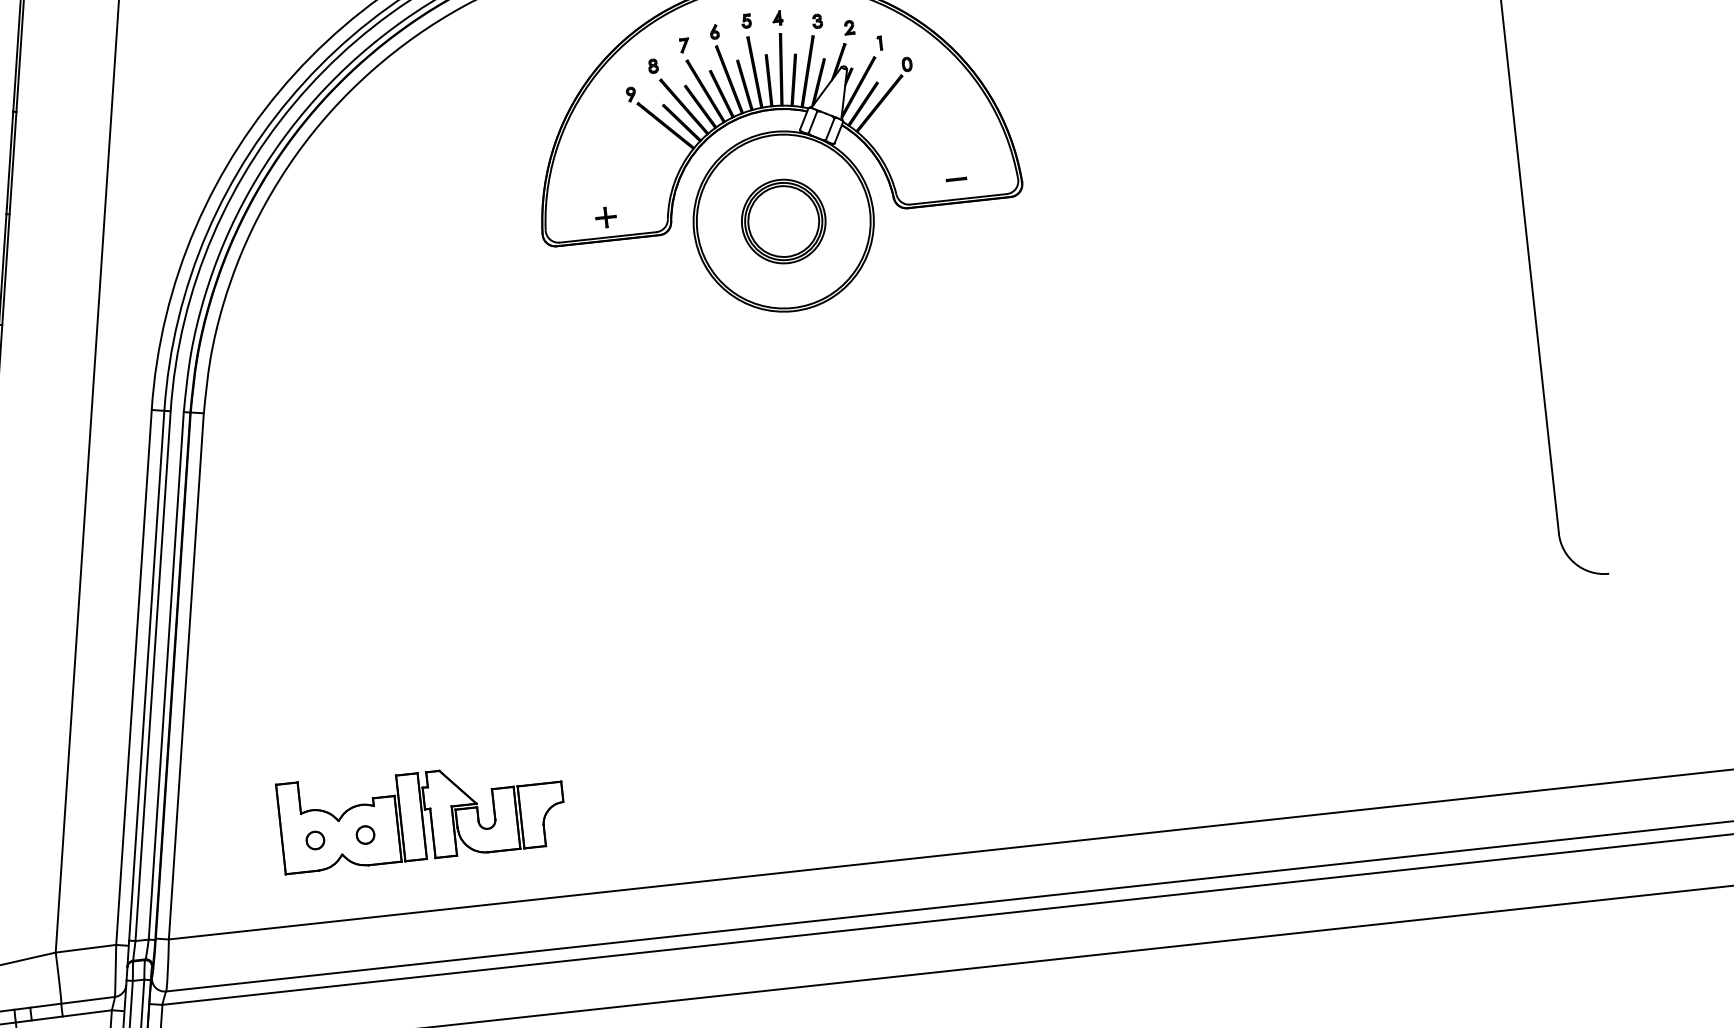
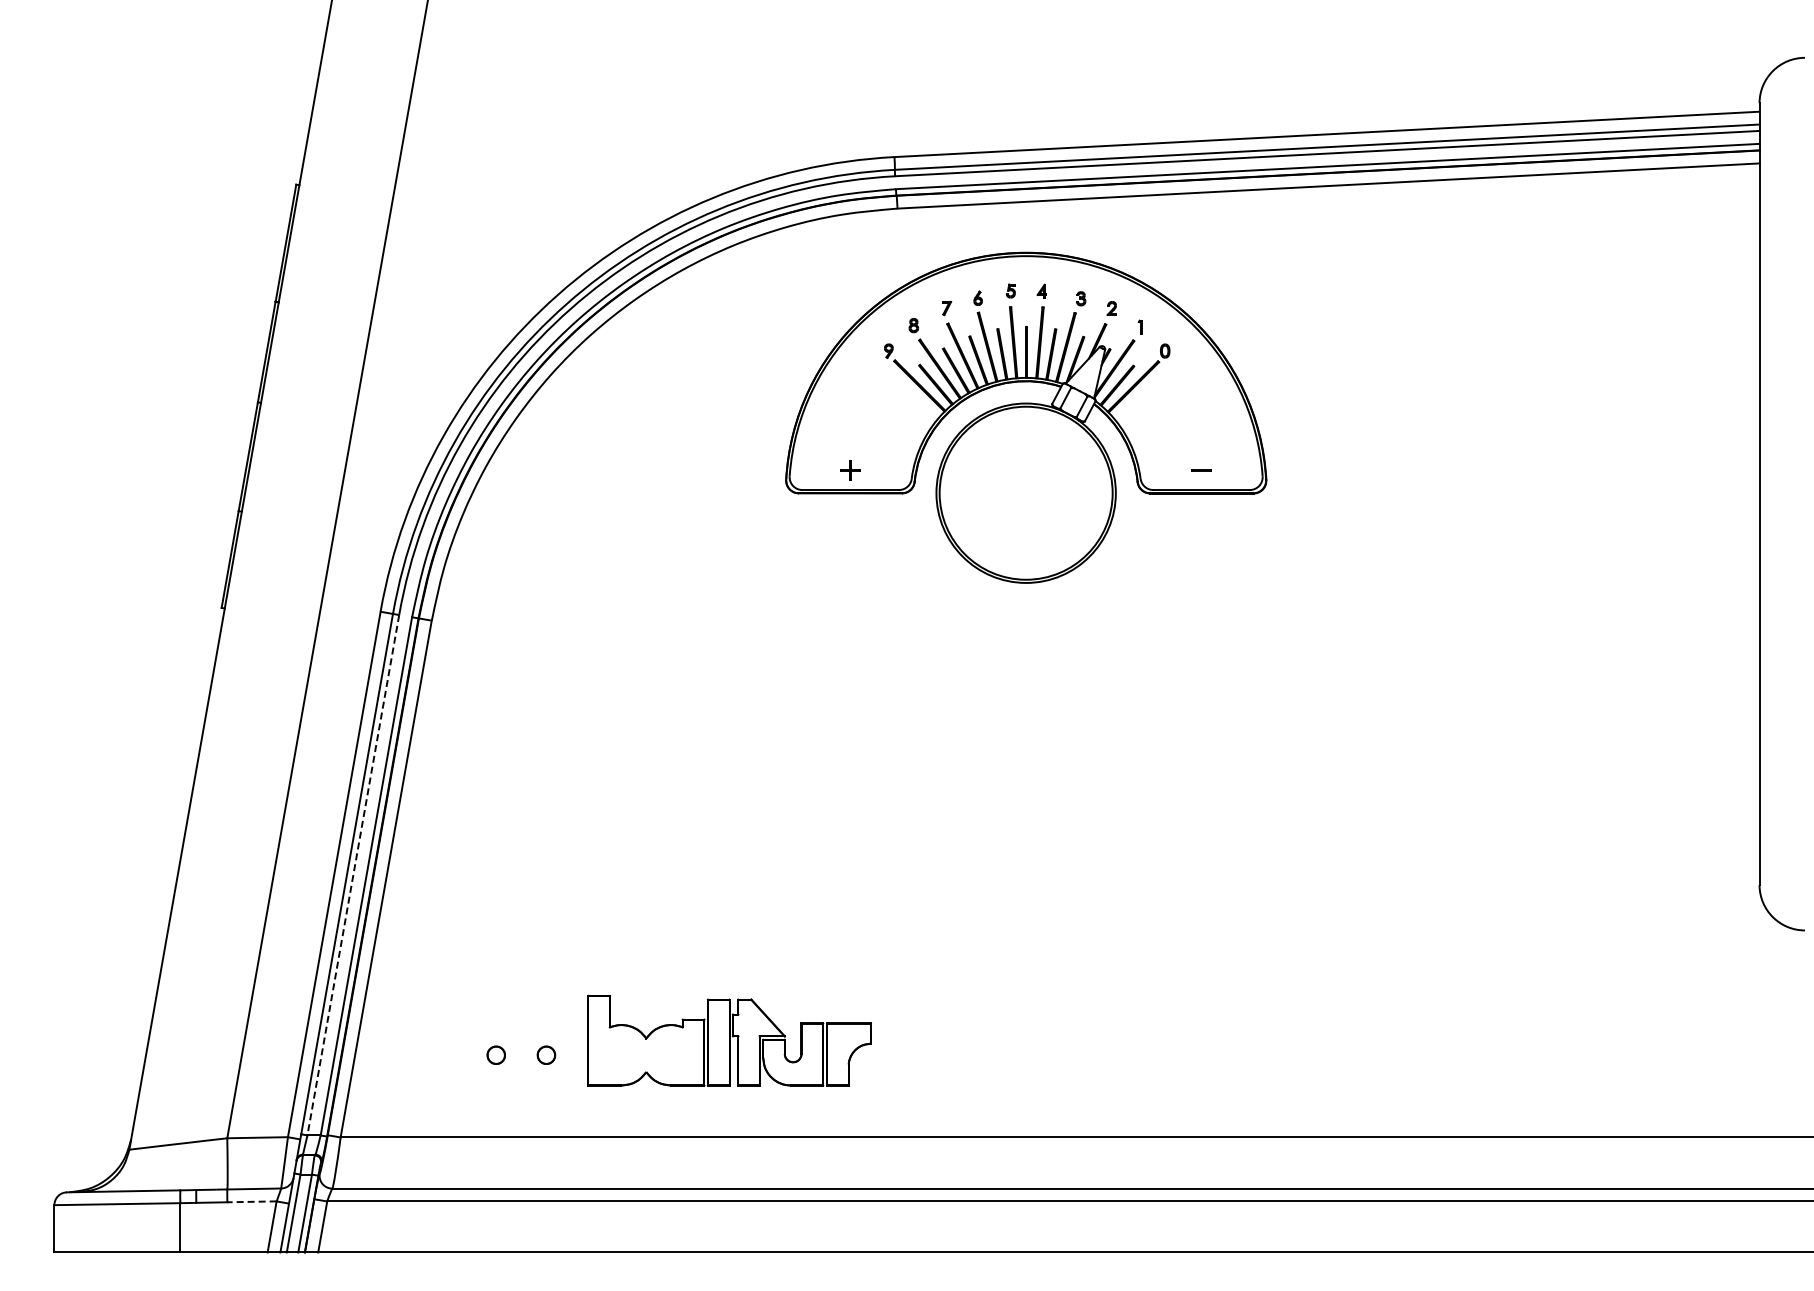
part: (783, 220) -> (1025, 492), removed
line: (153, 676) -> (353, 875), solid -> dashed
part: (421, 813) -> (729, 1040), moved
line: (86, 1013) -> (251, 1201), solid -> dashed

